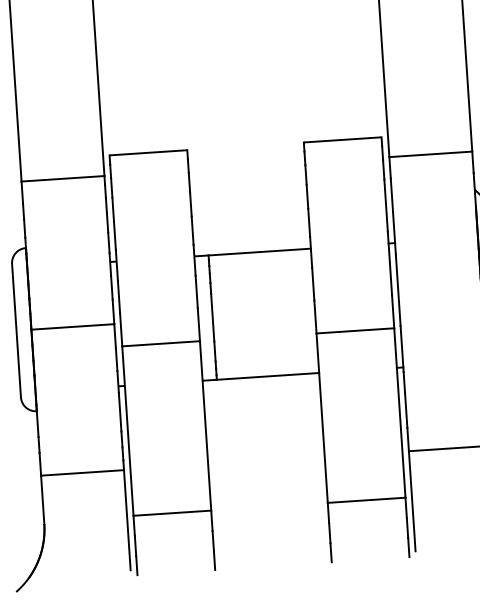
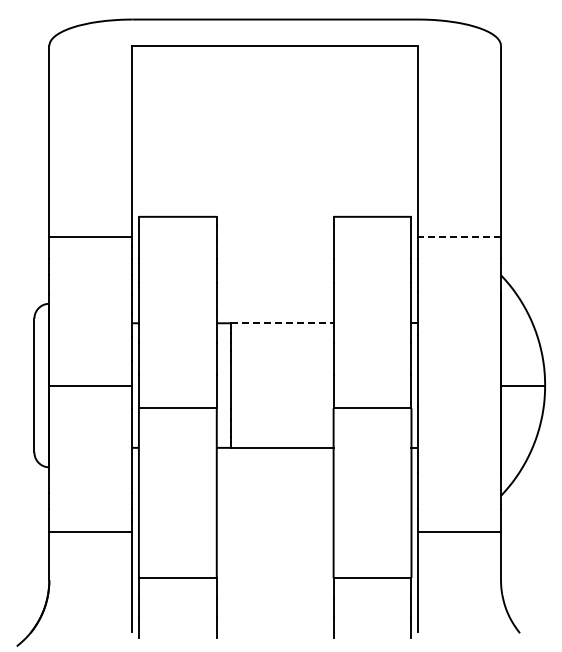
line: (430, 154) -> (459, 237), solid -> dashed
line: (259, 252) -> (282, 323), solid -> dashed

